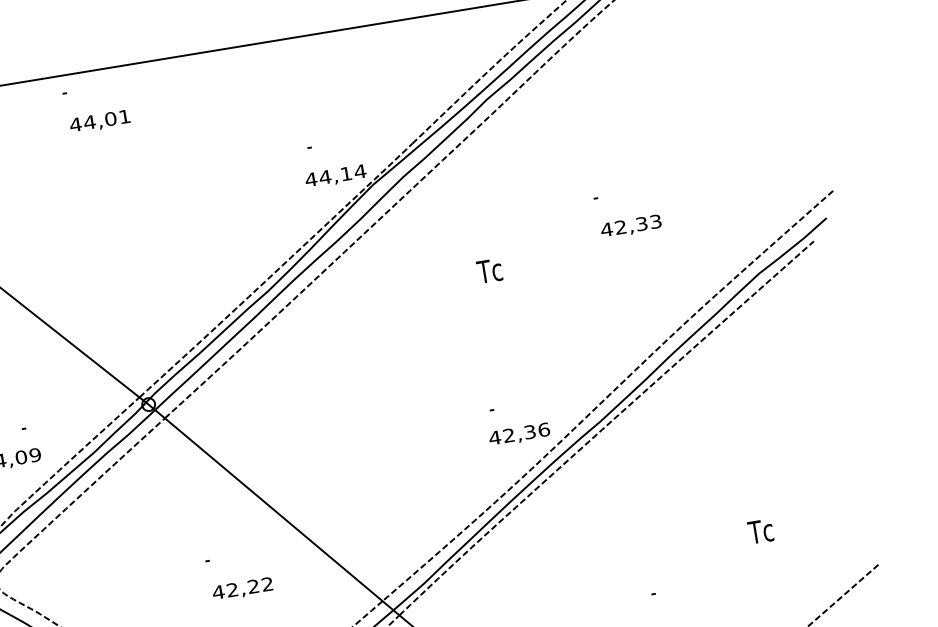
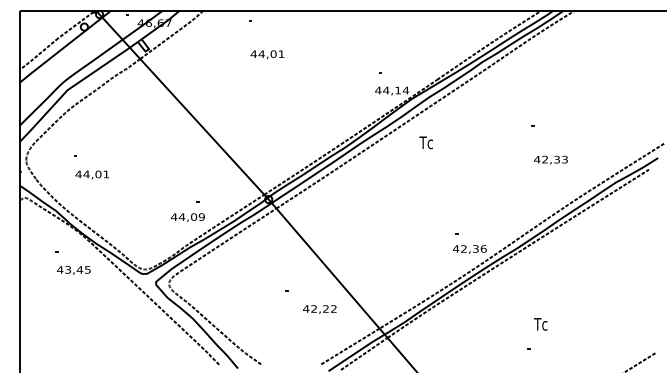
text: (100, 121) -> (267, 54), moved
text: (630, 225) -> (550, 159), moved
text: (488, 270) -> (425, 142), moved
text: (760, 531) -> (540, 324), moved
text: (242, 589) -> (319, 309), moved

